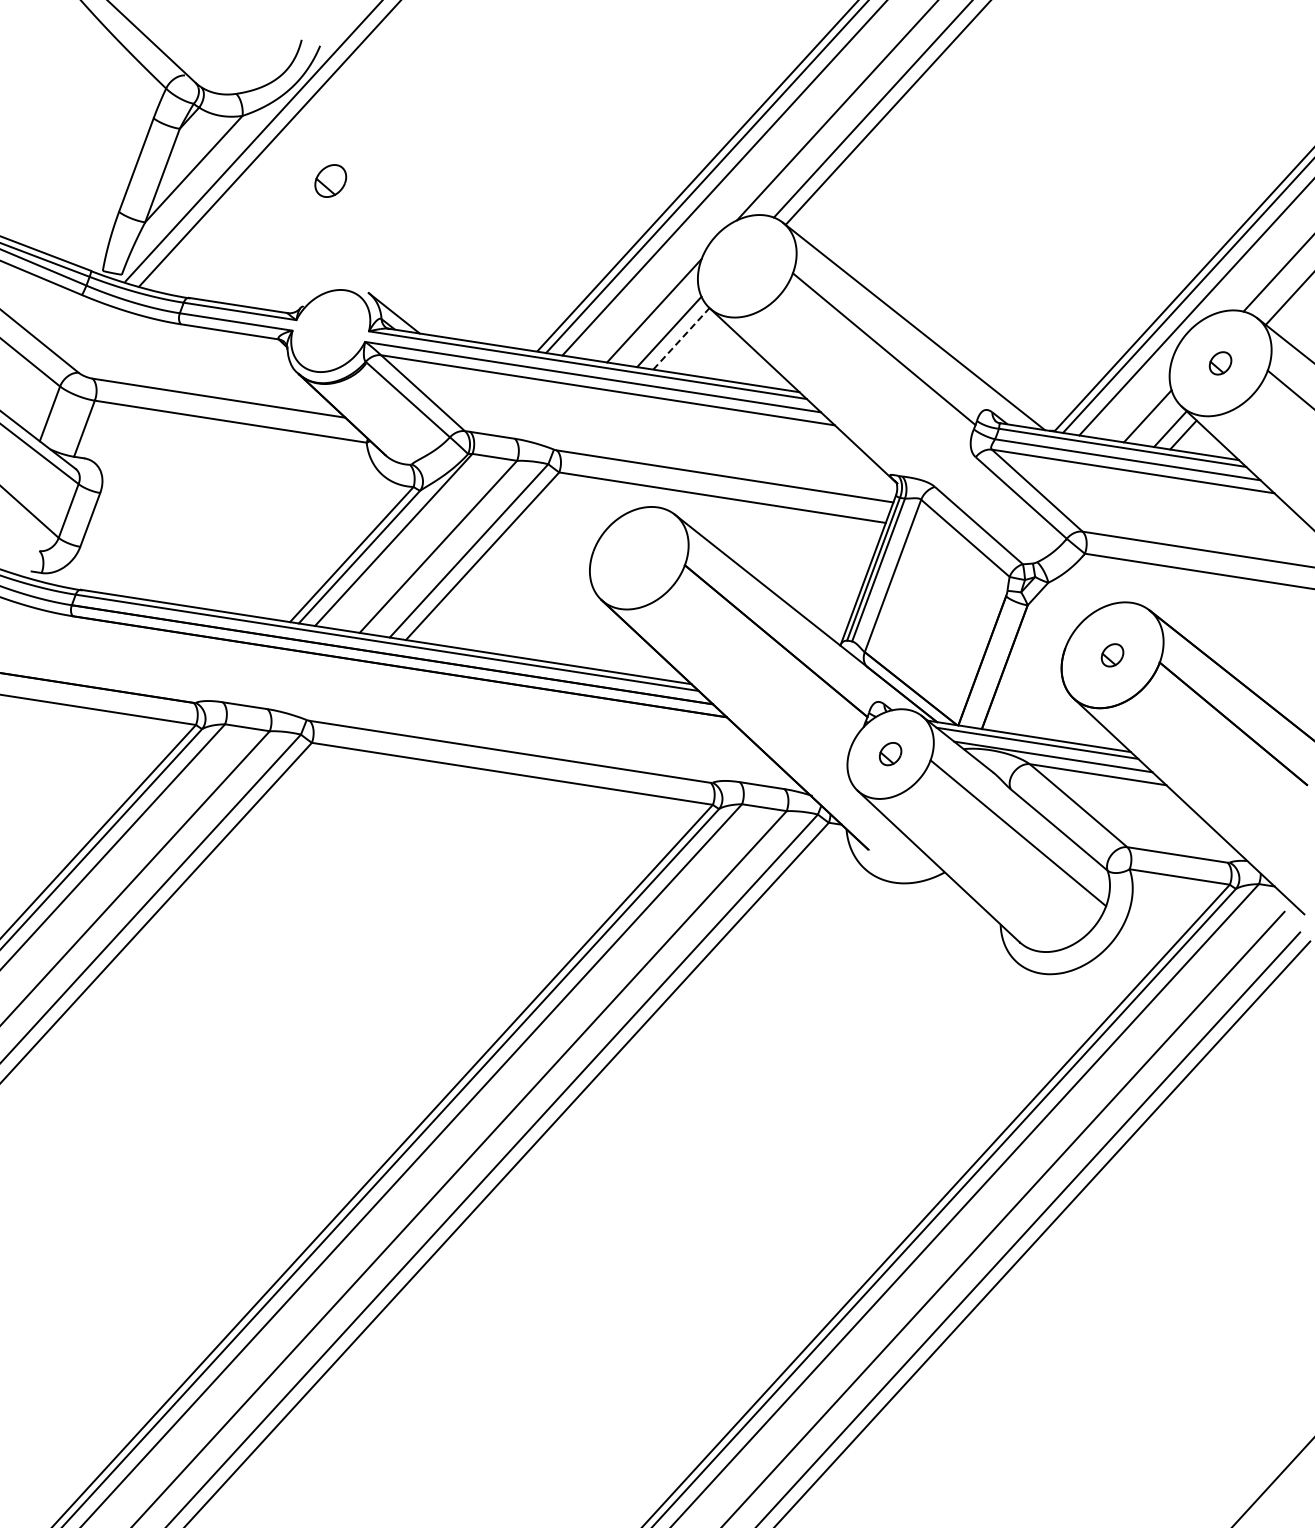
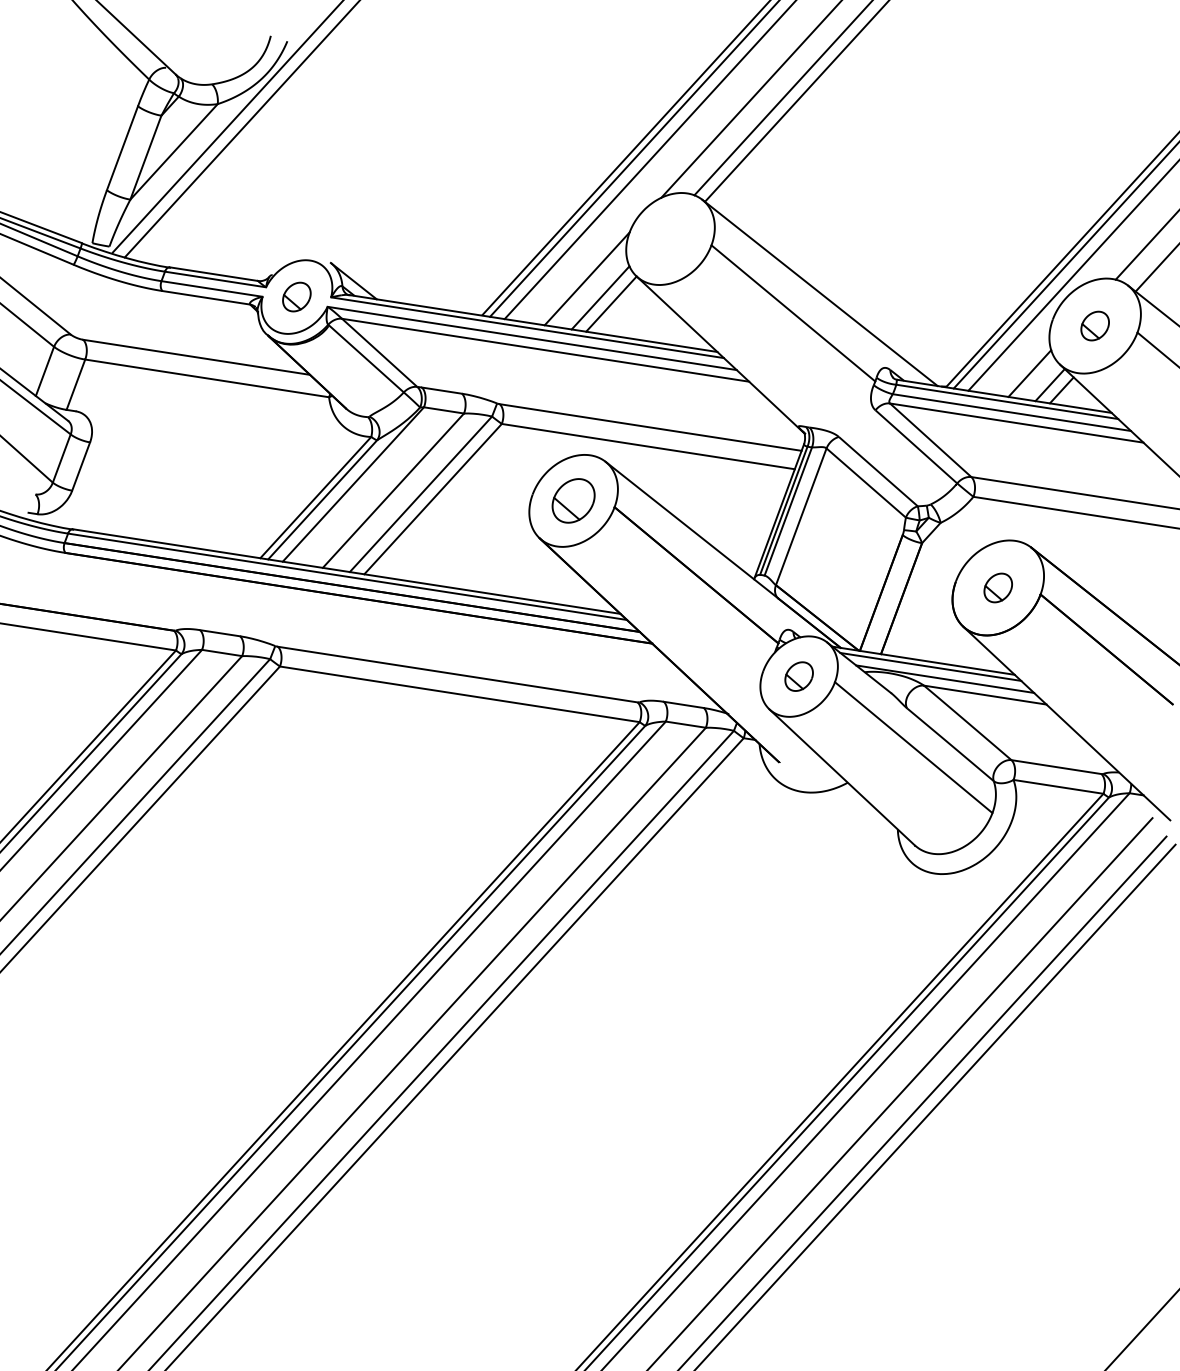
part: (330, 180) -> (296, 296), moved
line: (681, 338) -> (611, 303), dashed -> solid
part: (1220, 363) -> (1095, 326), size x1.43
part: (638, 558) -> (572, 501), added
part: (1112, 655) -> (998, 588), size x1.43
part: (890, 753) -> (799, 676), size x1.43

